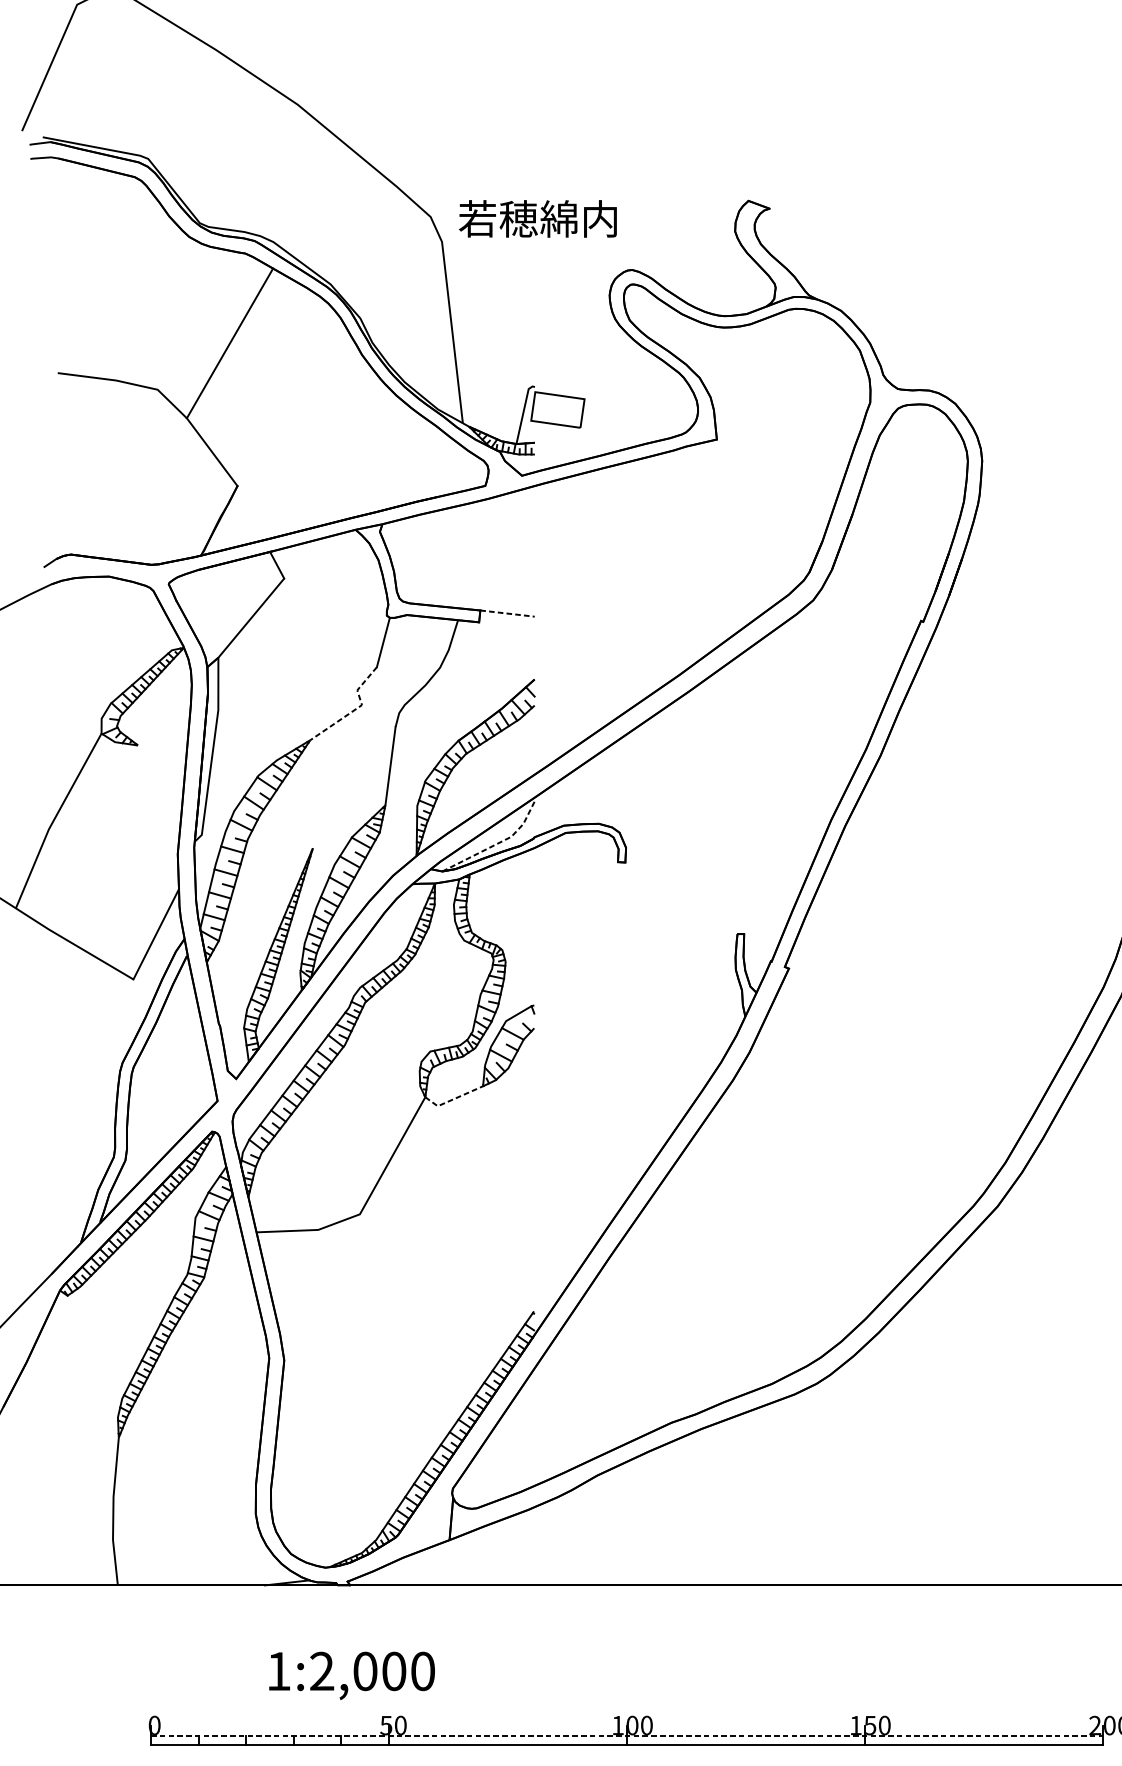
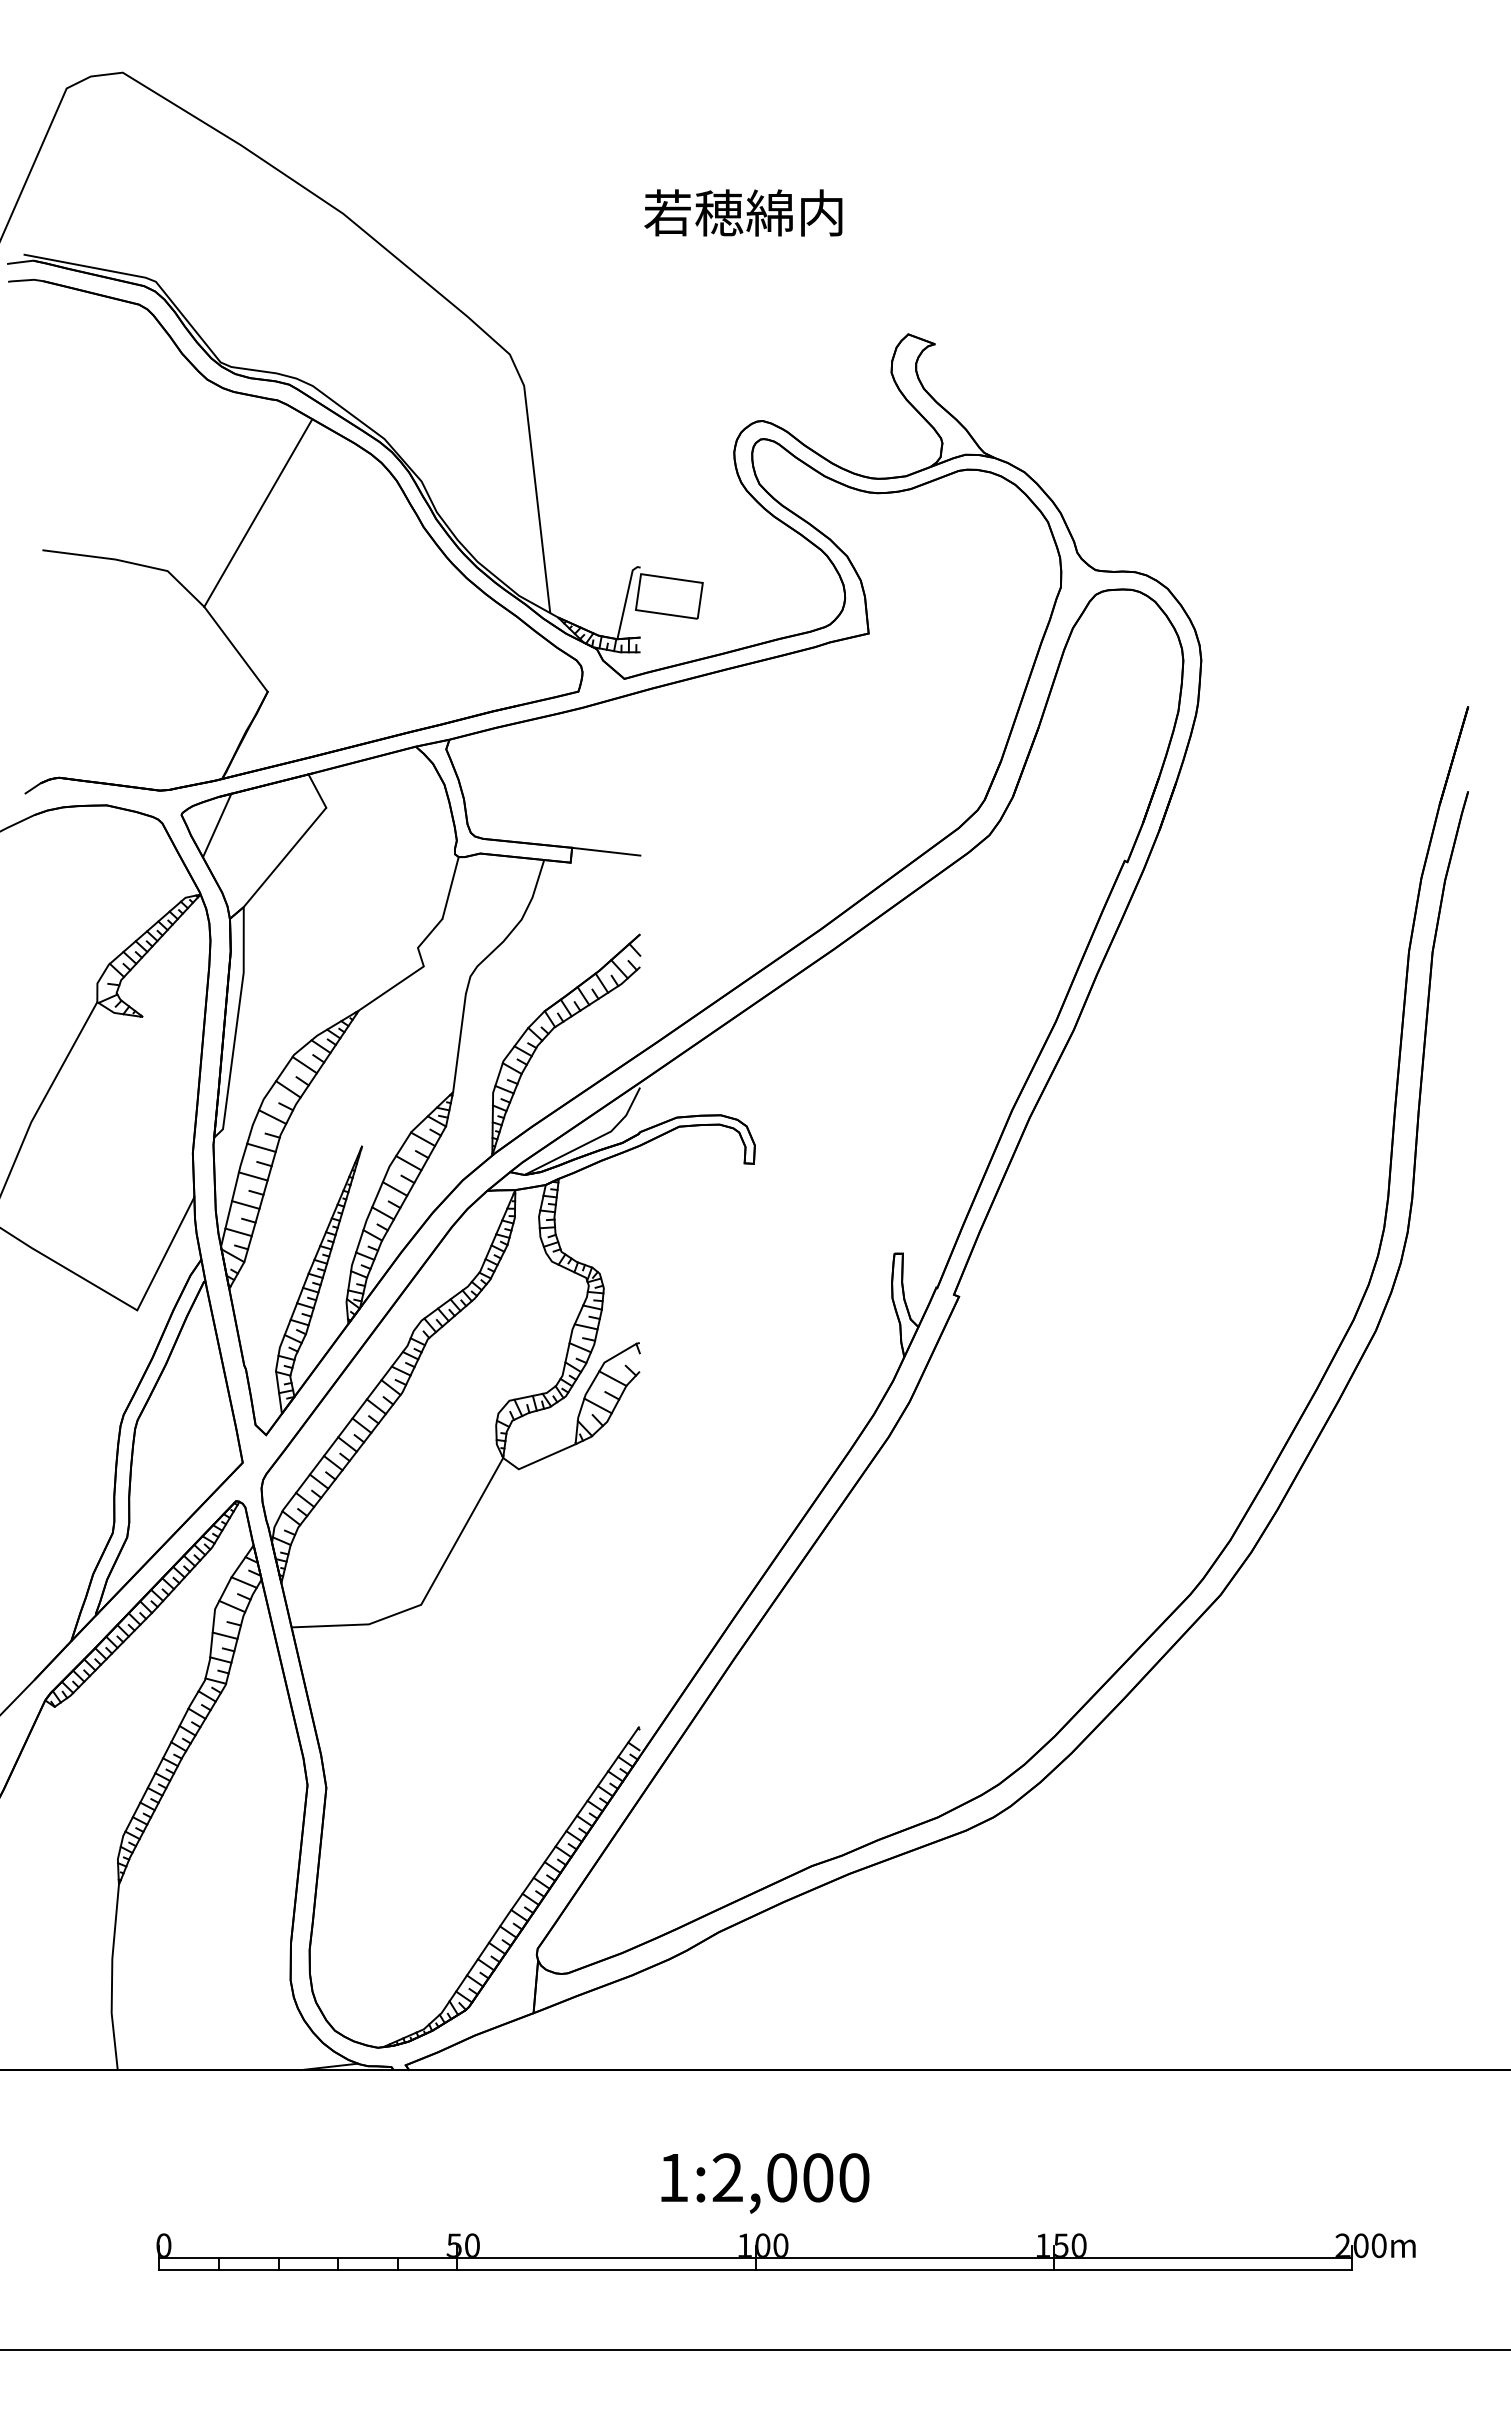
text: (538, 218) -> (743, 212), moved
line: (196, 592) -> (216, 825), added
line: (507, 613) -> (606, 851), dashed -> solid
line: (355, 709) -> (415, 972), dashed -> solid
line: (497, 843) -> (593, 1140), dashed -> solid
line: (453, 1099) -> (538, 1460), dashed -> solid
text: (352, 1675) -> (765, 2183), moved
line: (627, 1735) -> (756, 2258), dashed -> solid

